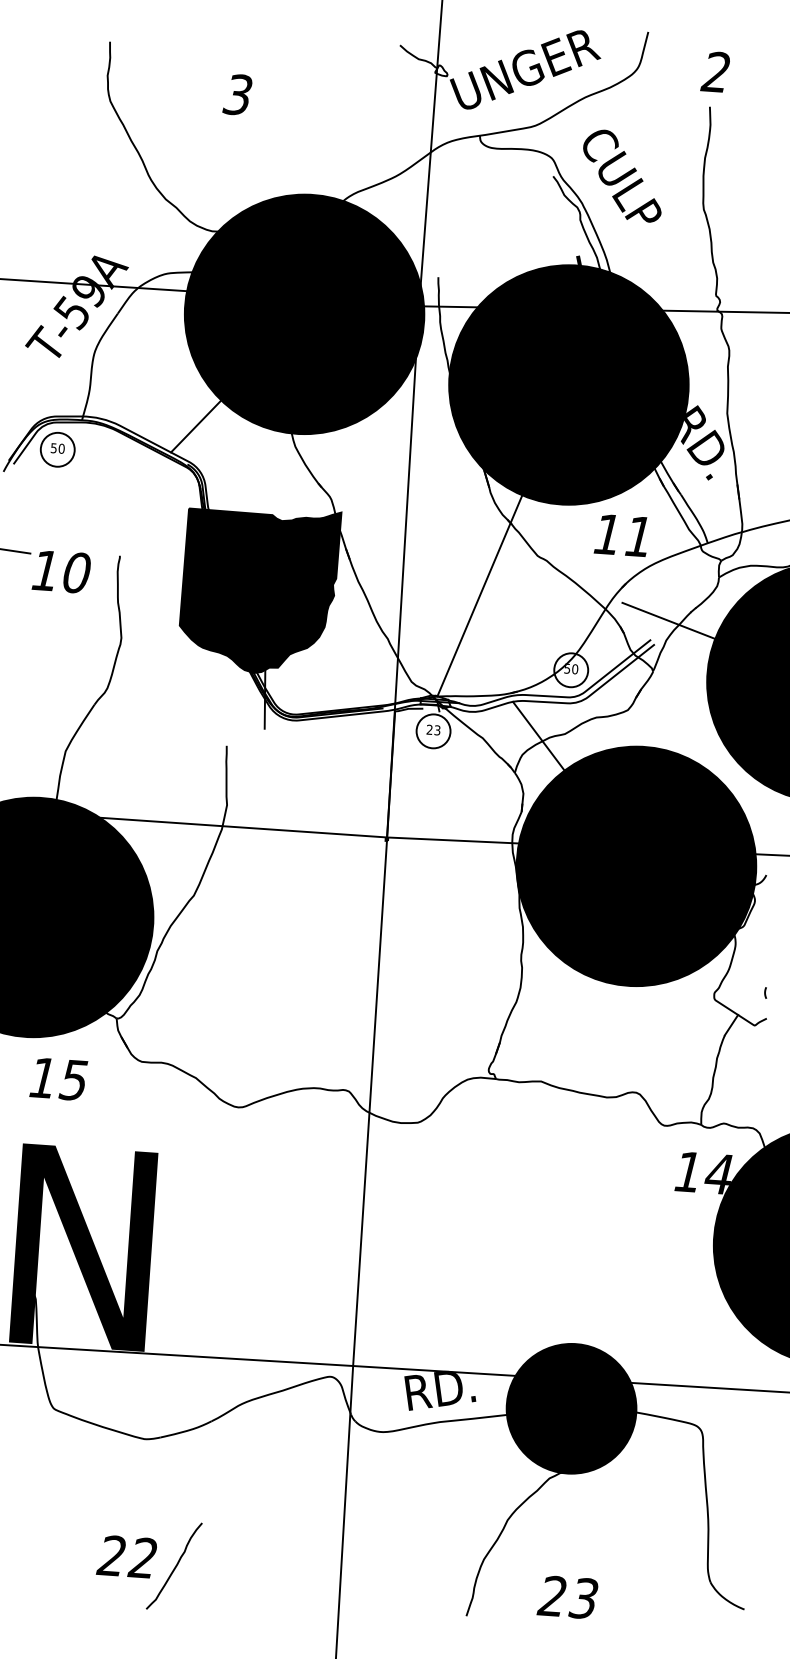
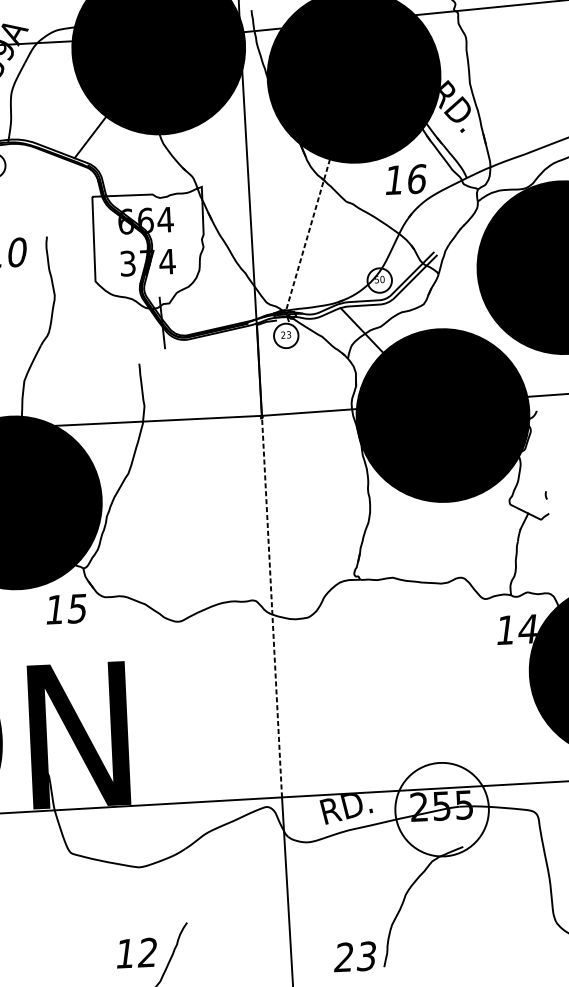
text: (639, 536) -> (417, 178), 11 -> 16
fill: (260, 590) -> (150, 249), removed
line: (479, 596) -> (307, 235), solid -> dashed
line: (668, 620) -> (445, 236), removed
text: (58, 1079) -> (66, 609), moved
line: (370, 1101) -> (272, 606), solid -> dashed
fill: (571, 1408) -> (442, 809), removed
text: (110, 1555) -> (124, 953), 22 -> 12
text: (567, 1597) -> (354, 956), moved

